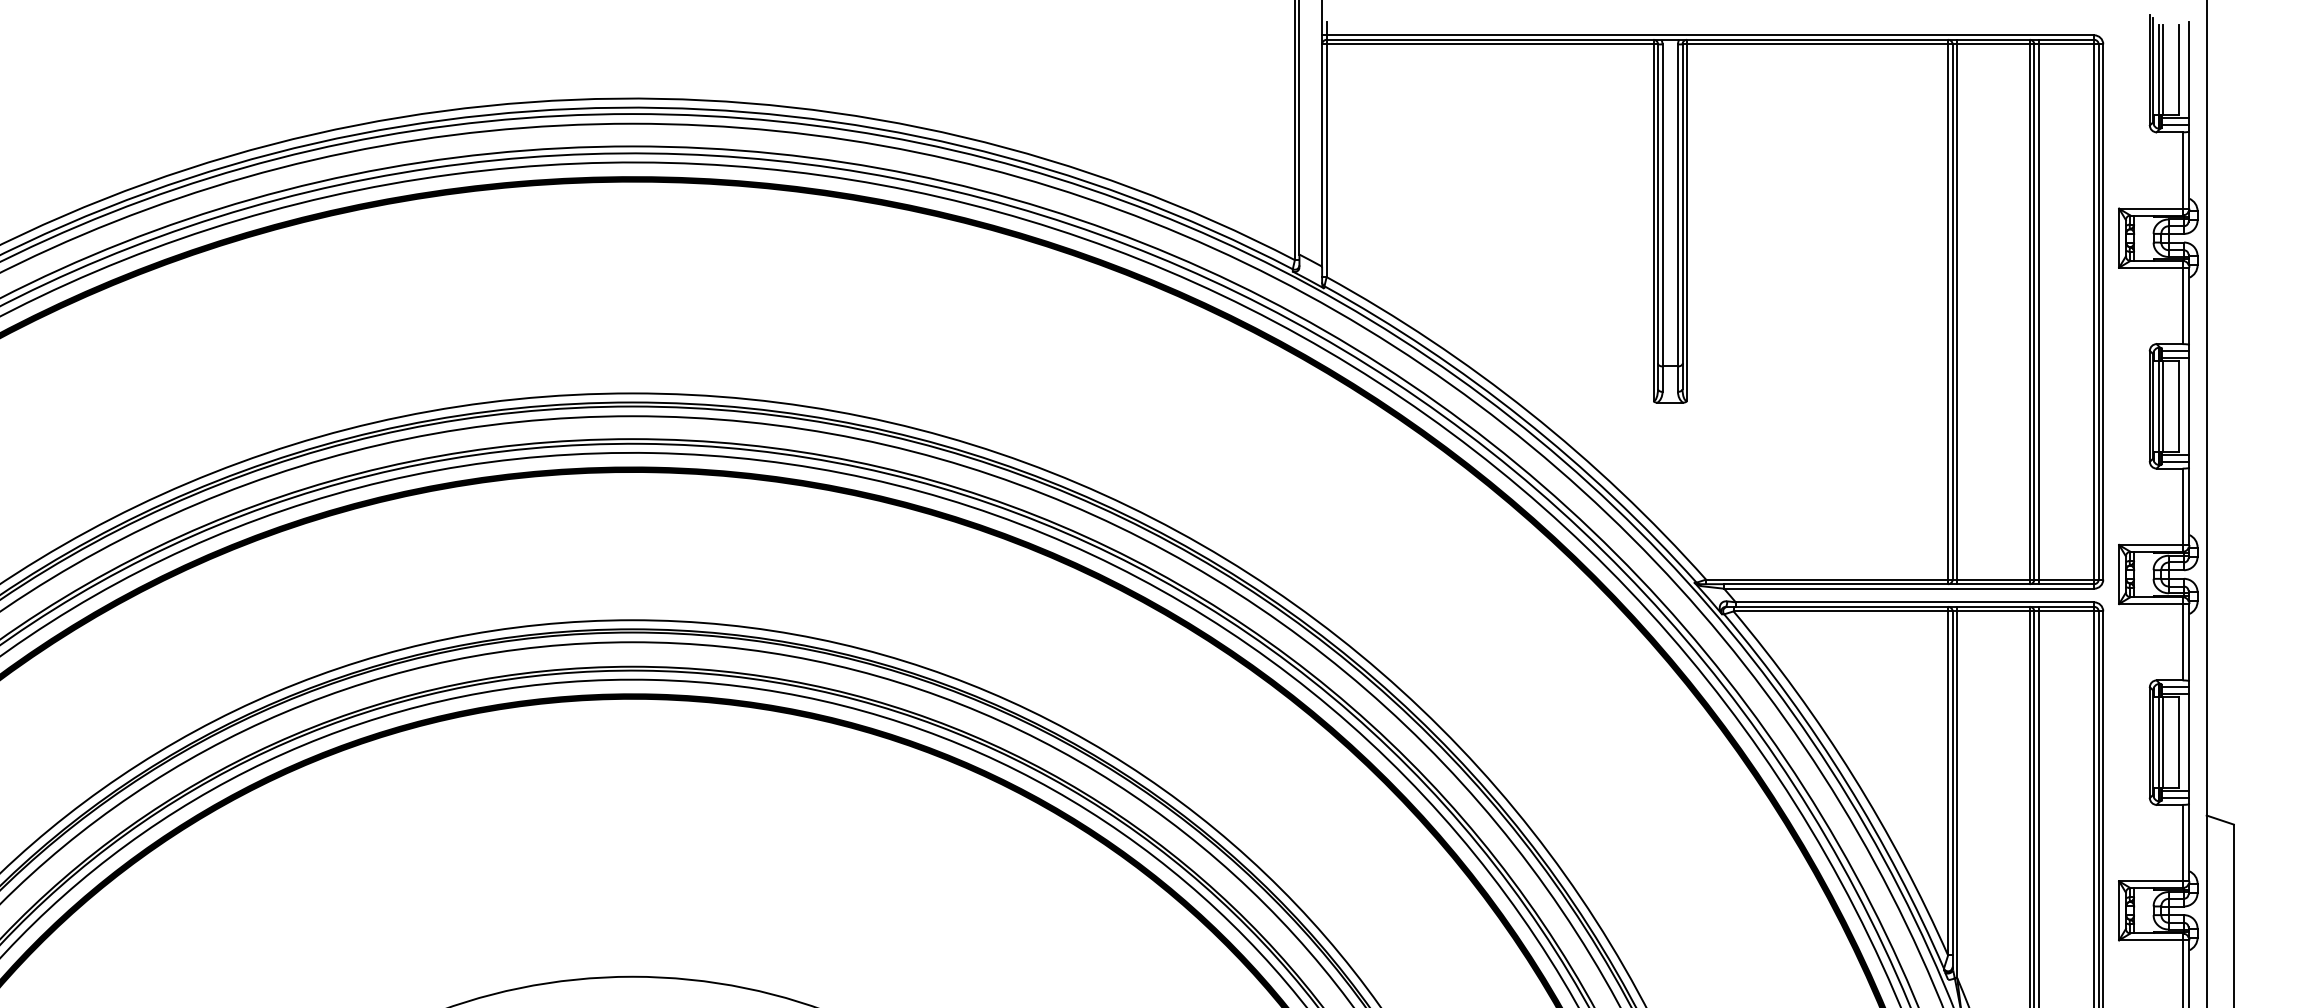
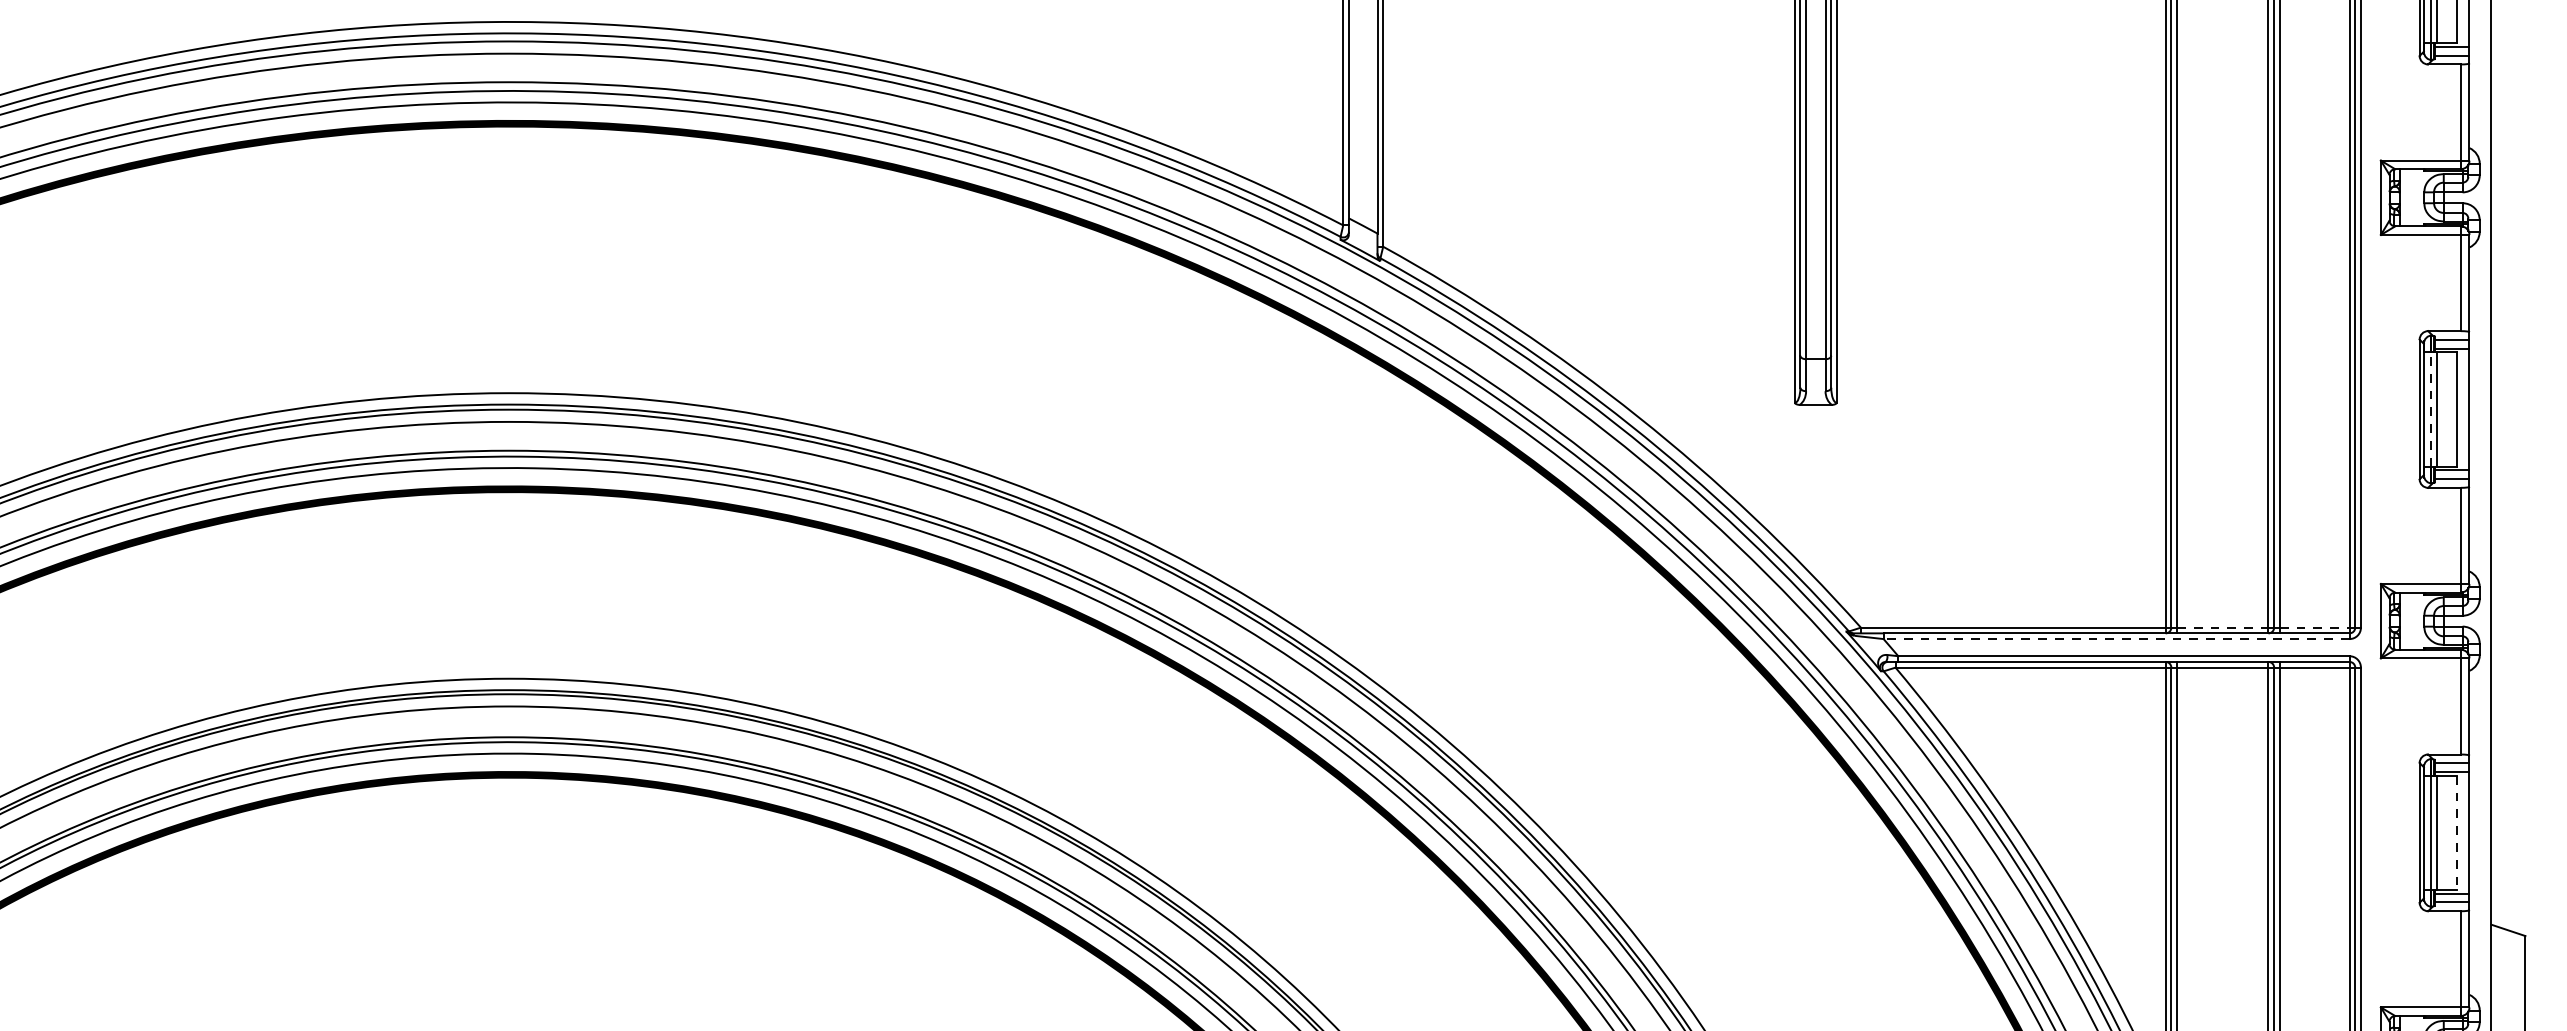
line: (2158, 405) -> (2430, 408), solid -> dashed
line: (1993, 579) -> (2222, 627), solid -> dashed
line: (2066, 579) -> (2314, 627), solid -> dashed
line: (1908, 588) -> (2115, 638), solid -> dashed
line: (2179, 743) -> (2456, 833), solid -> dashed

